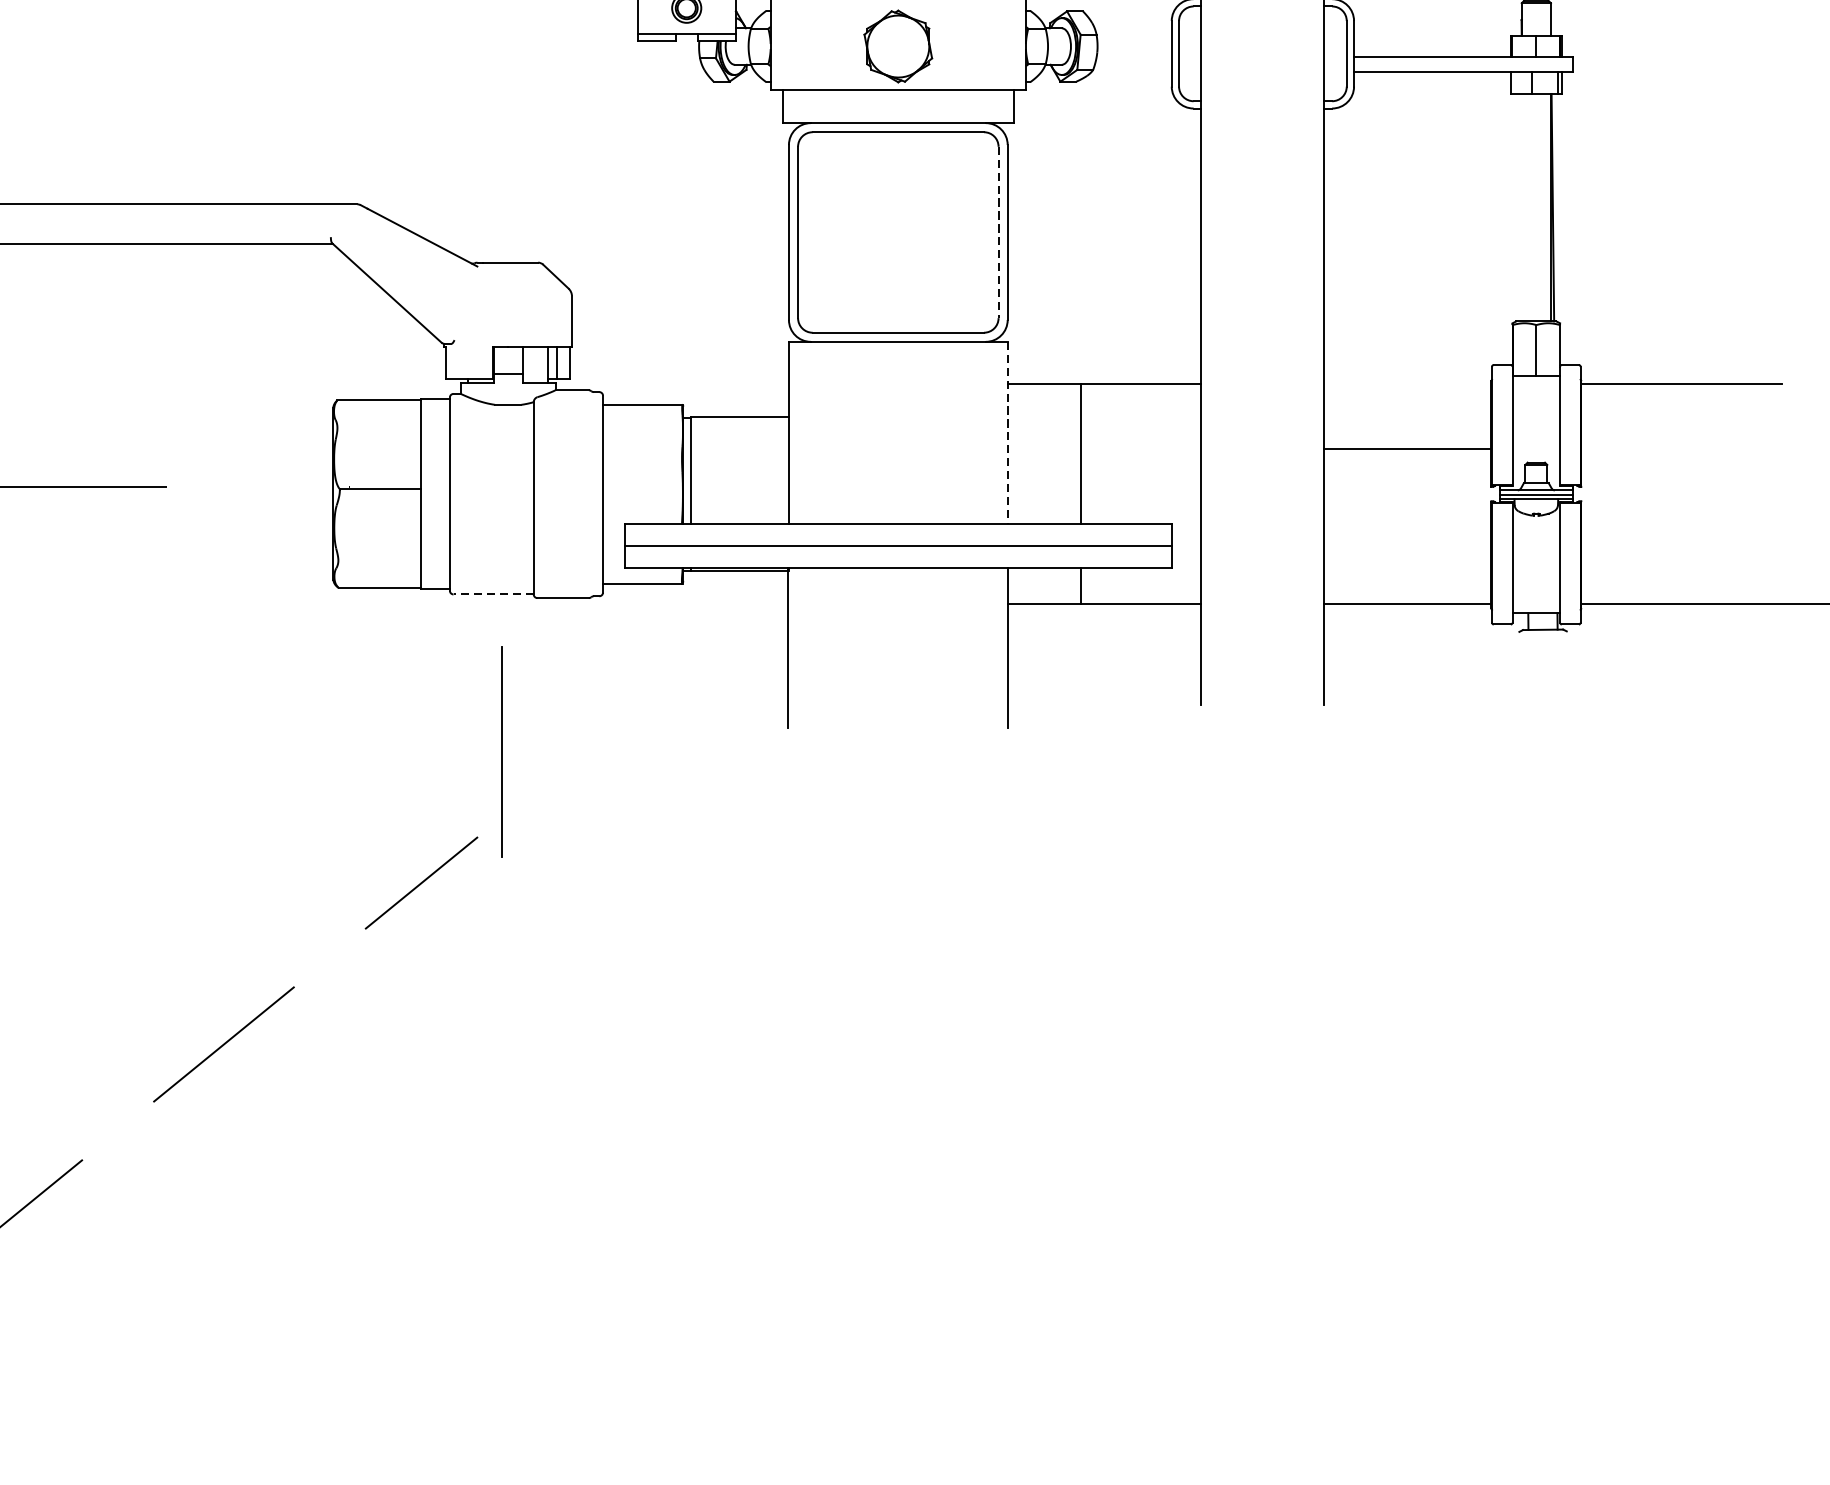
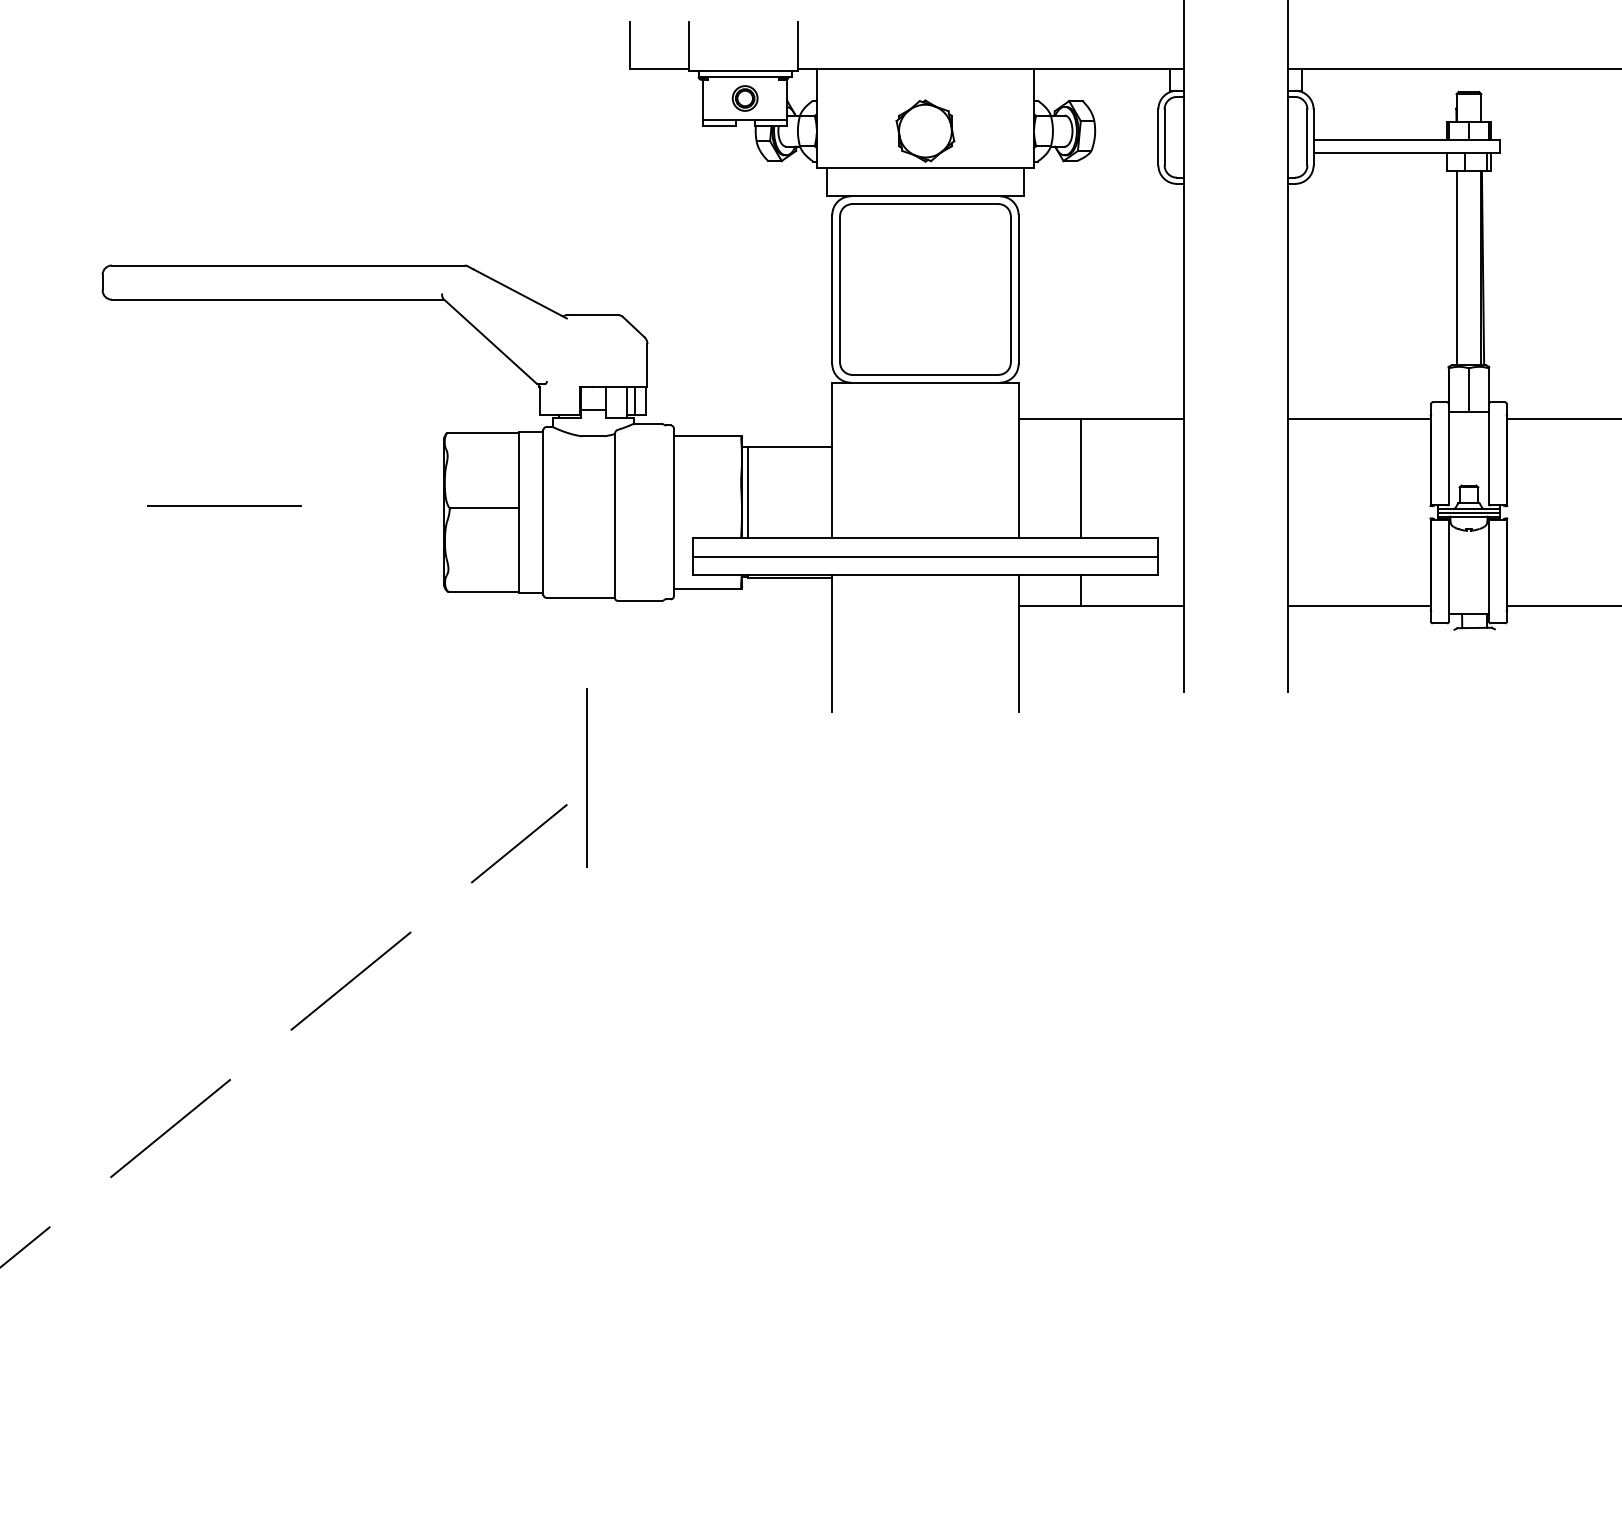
line: (1521, 207) -> (1456, 268), added
line: (998, 232) -> (1010, 289), dashed -> solid
line: (1007, 433) -> (1018, 460), dashed -> solid
line: (1407, 448) -> (1359, 418), moved
line: (493, 594) -> (580, 597), dashed -> solid
line: (500, 751) -> (586, 777), moved

